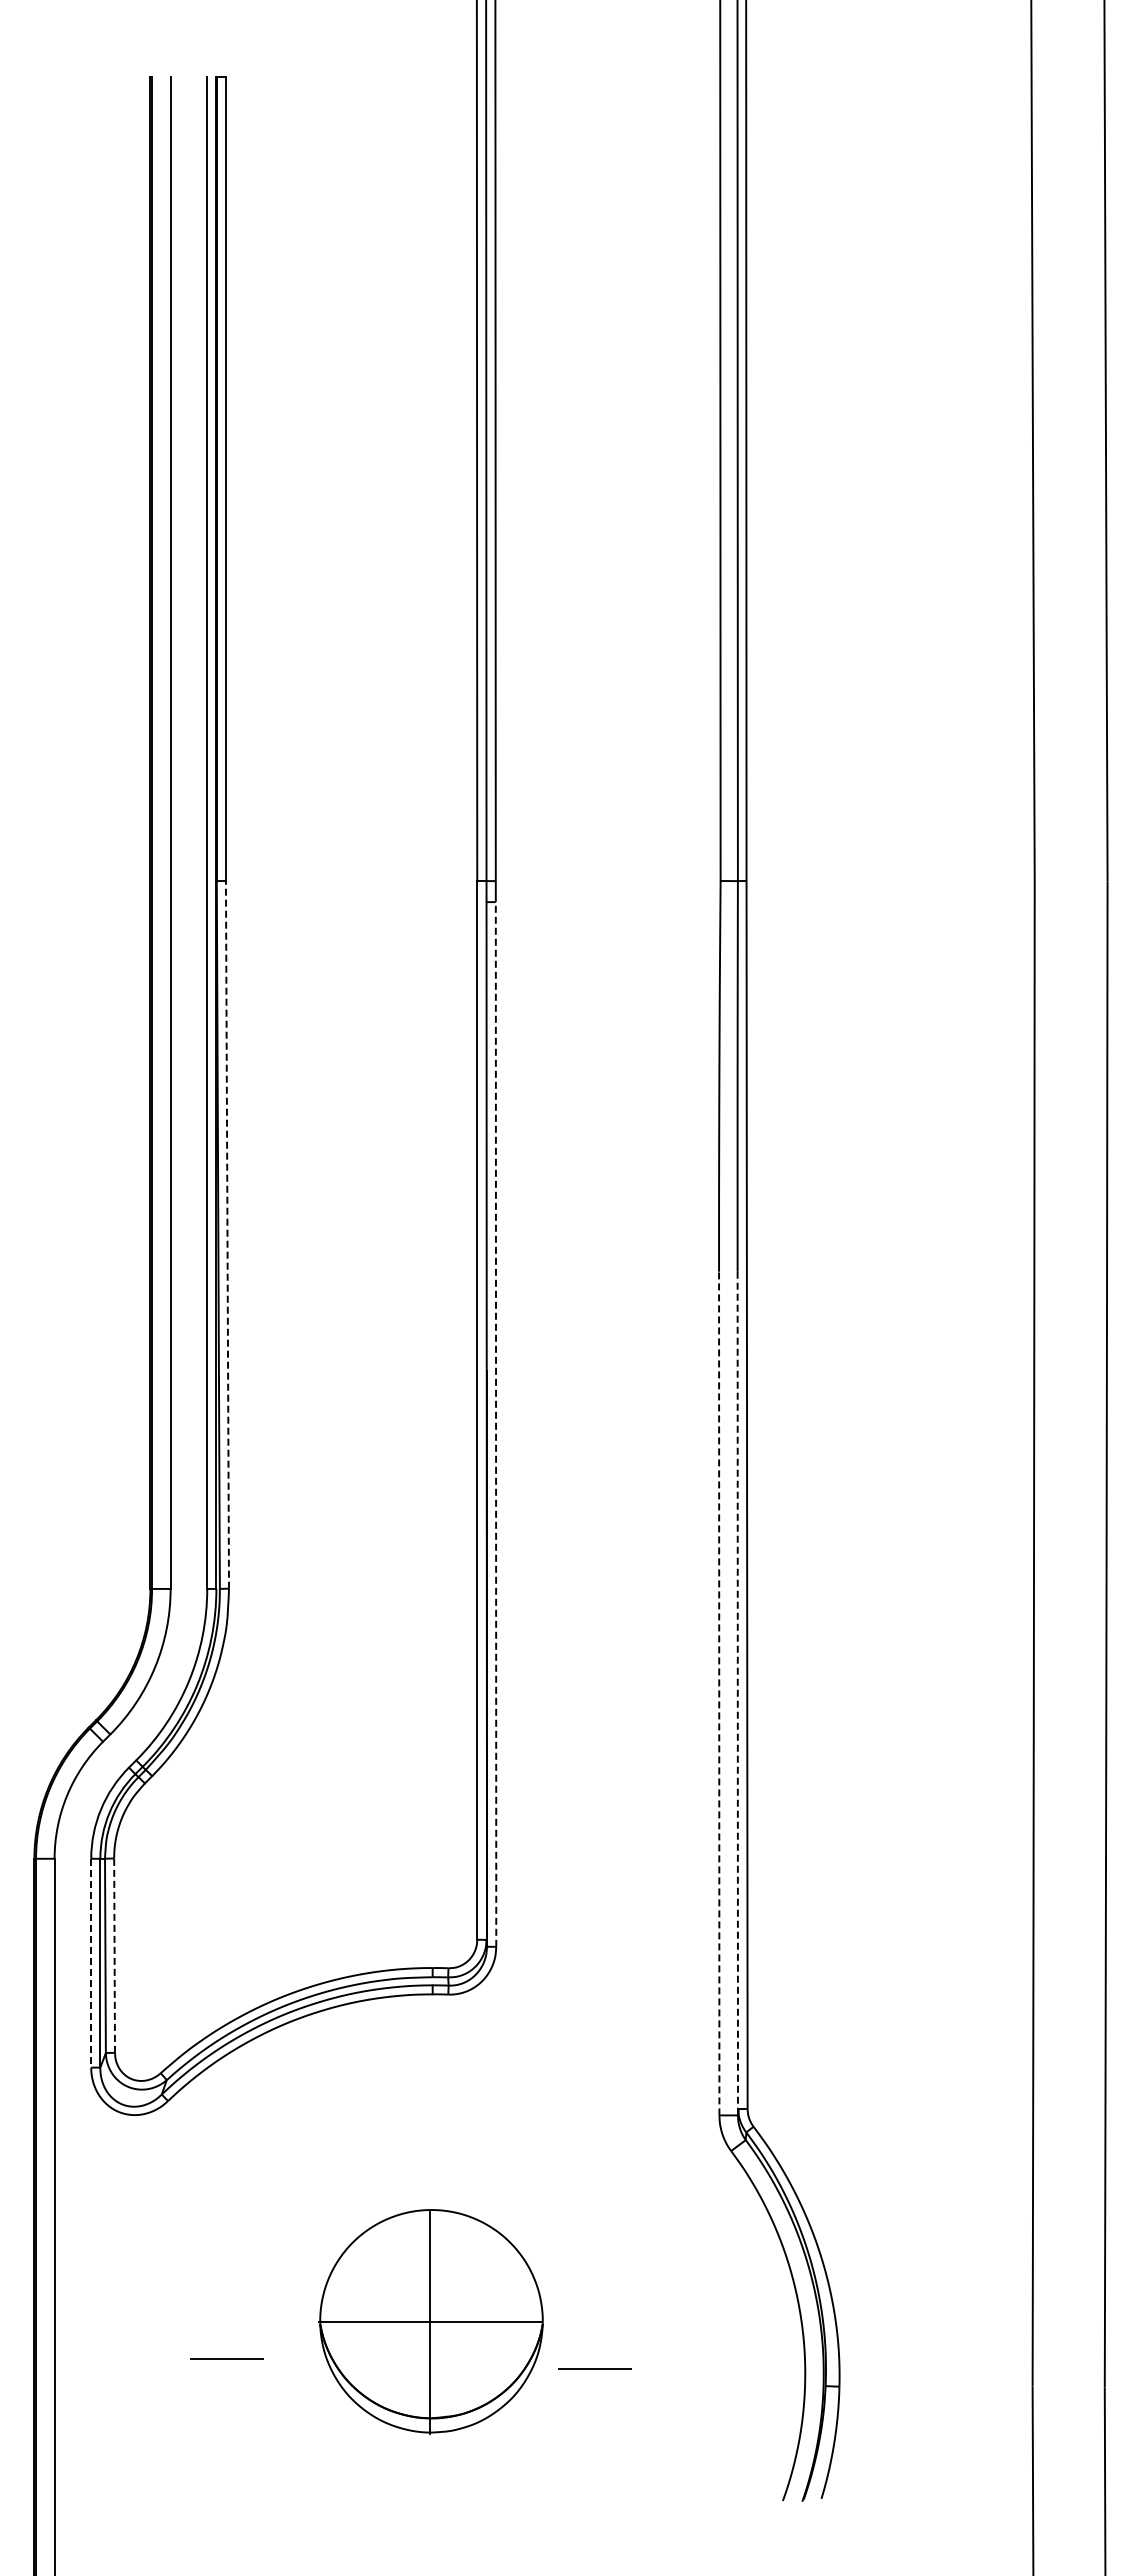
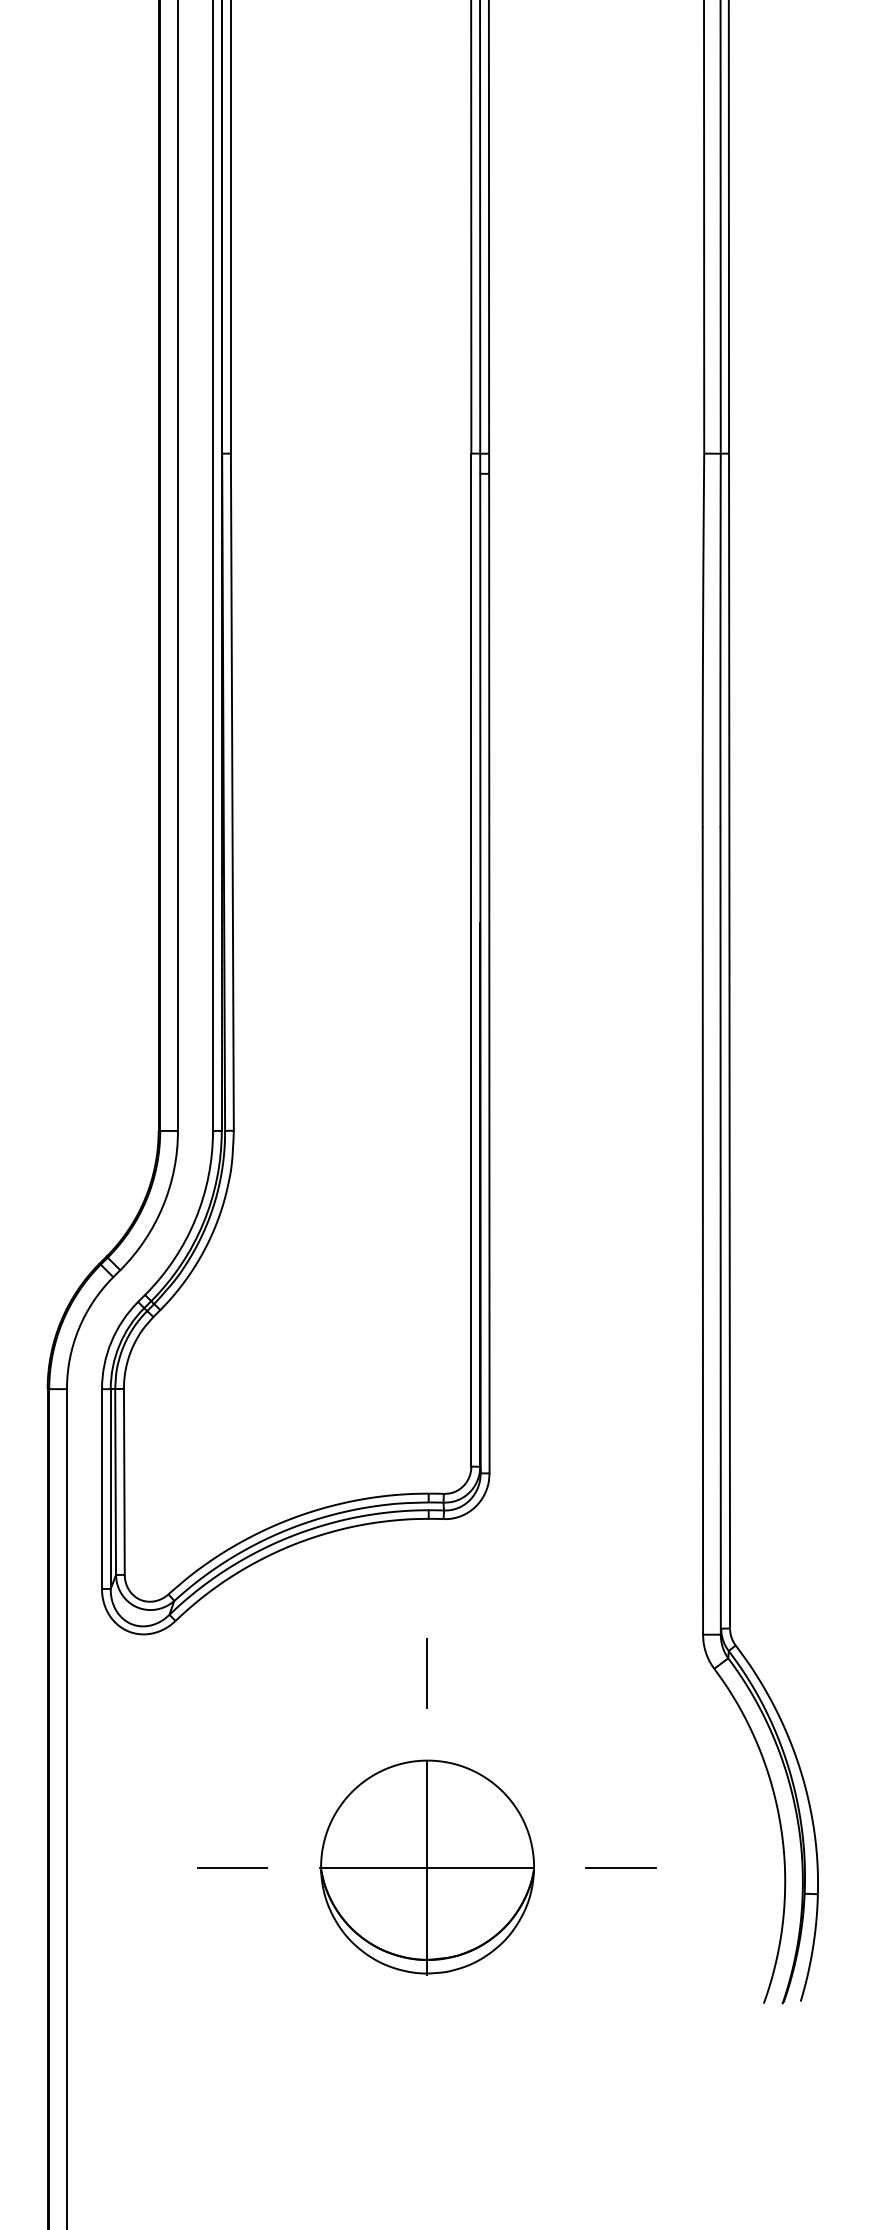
line: (227, 1234) -> (232, 791), dashed -> solid
line: (496, 1423) -> (489, 972), dashed -> solid
line: (719, 1693) -> (703, 1231), dashed -> solid
line: (737, 1693) -> (720, 1231), dashed -> solid
line: (114, 1955) -> (124, 1481), dashed -> solid
line: (91, 1963) -> (102, 1489), dashed -> solid
line: (430, 2156) -> (426, 1674), added
part: (430, 2321) -> (426, 1867), moved
line: (594, 2368) -> (620, 1867), moved

